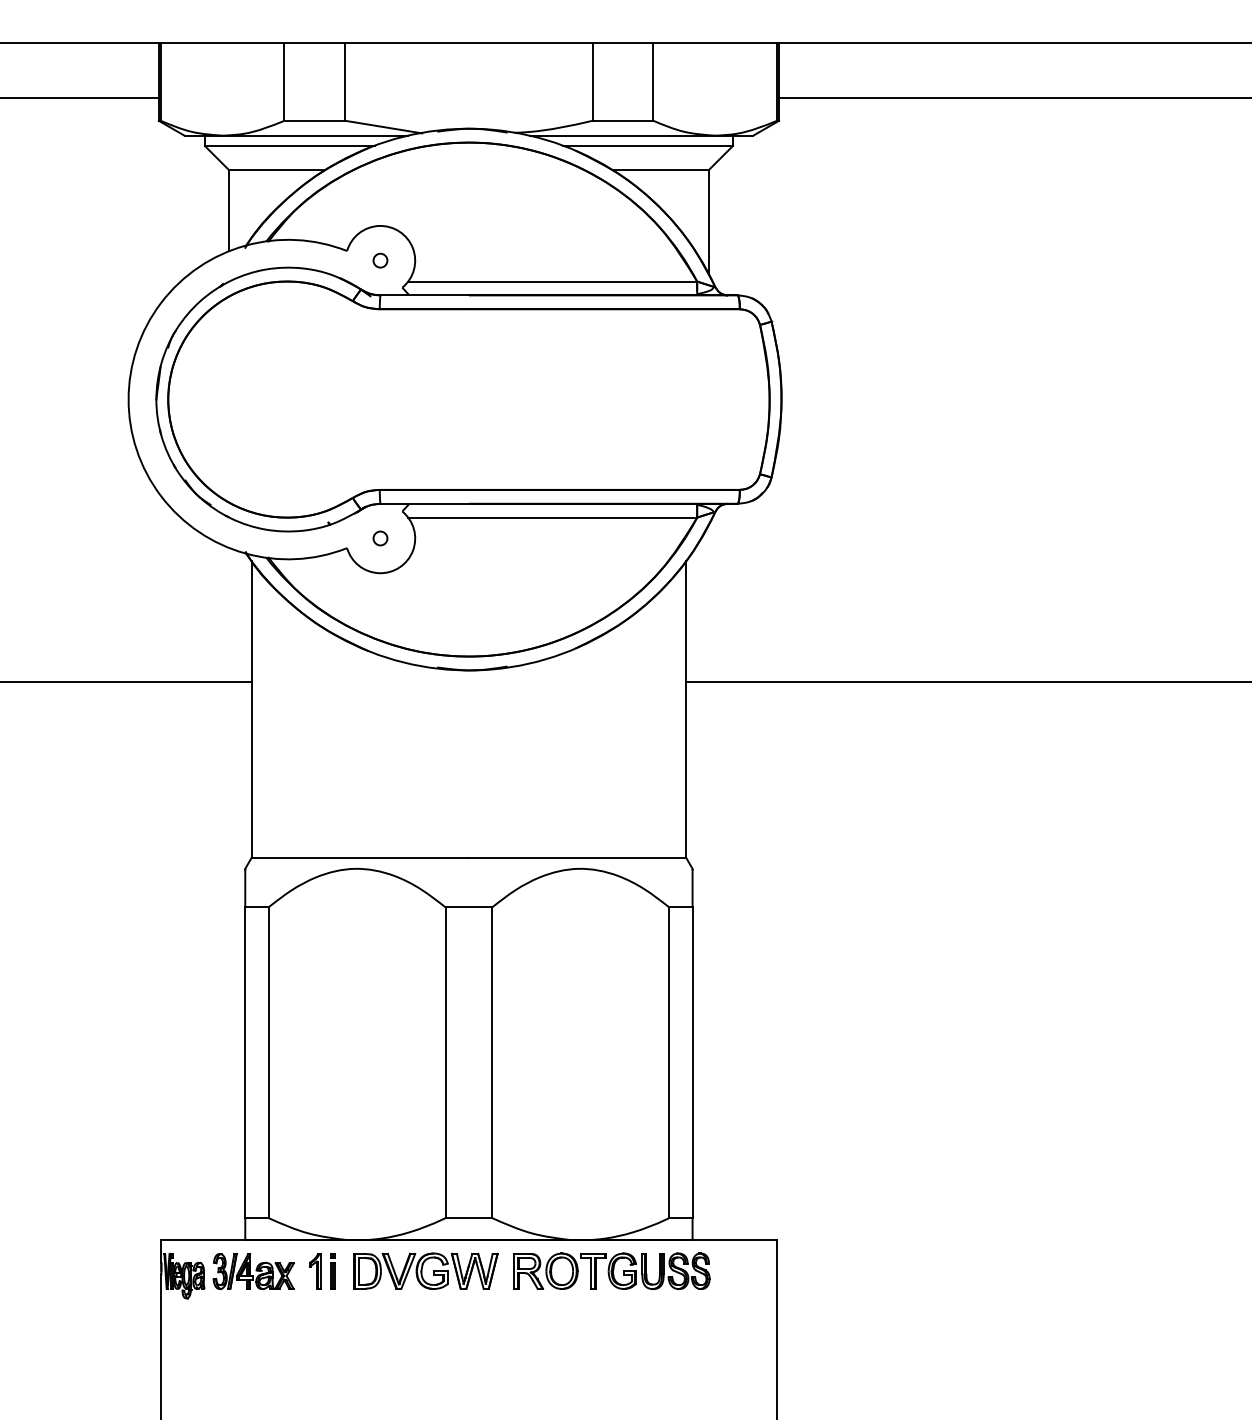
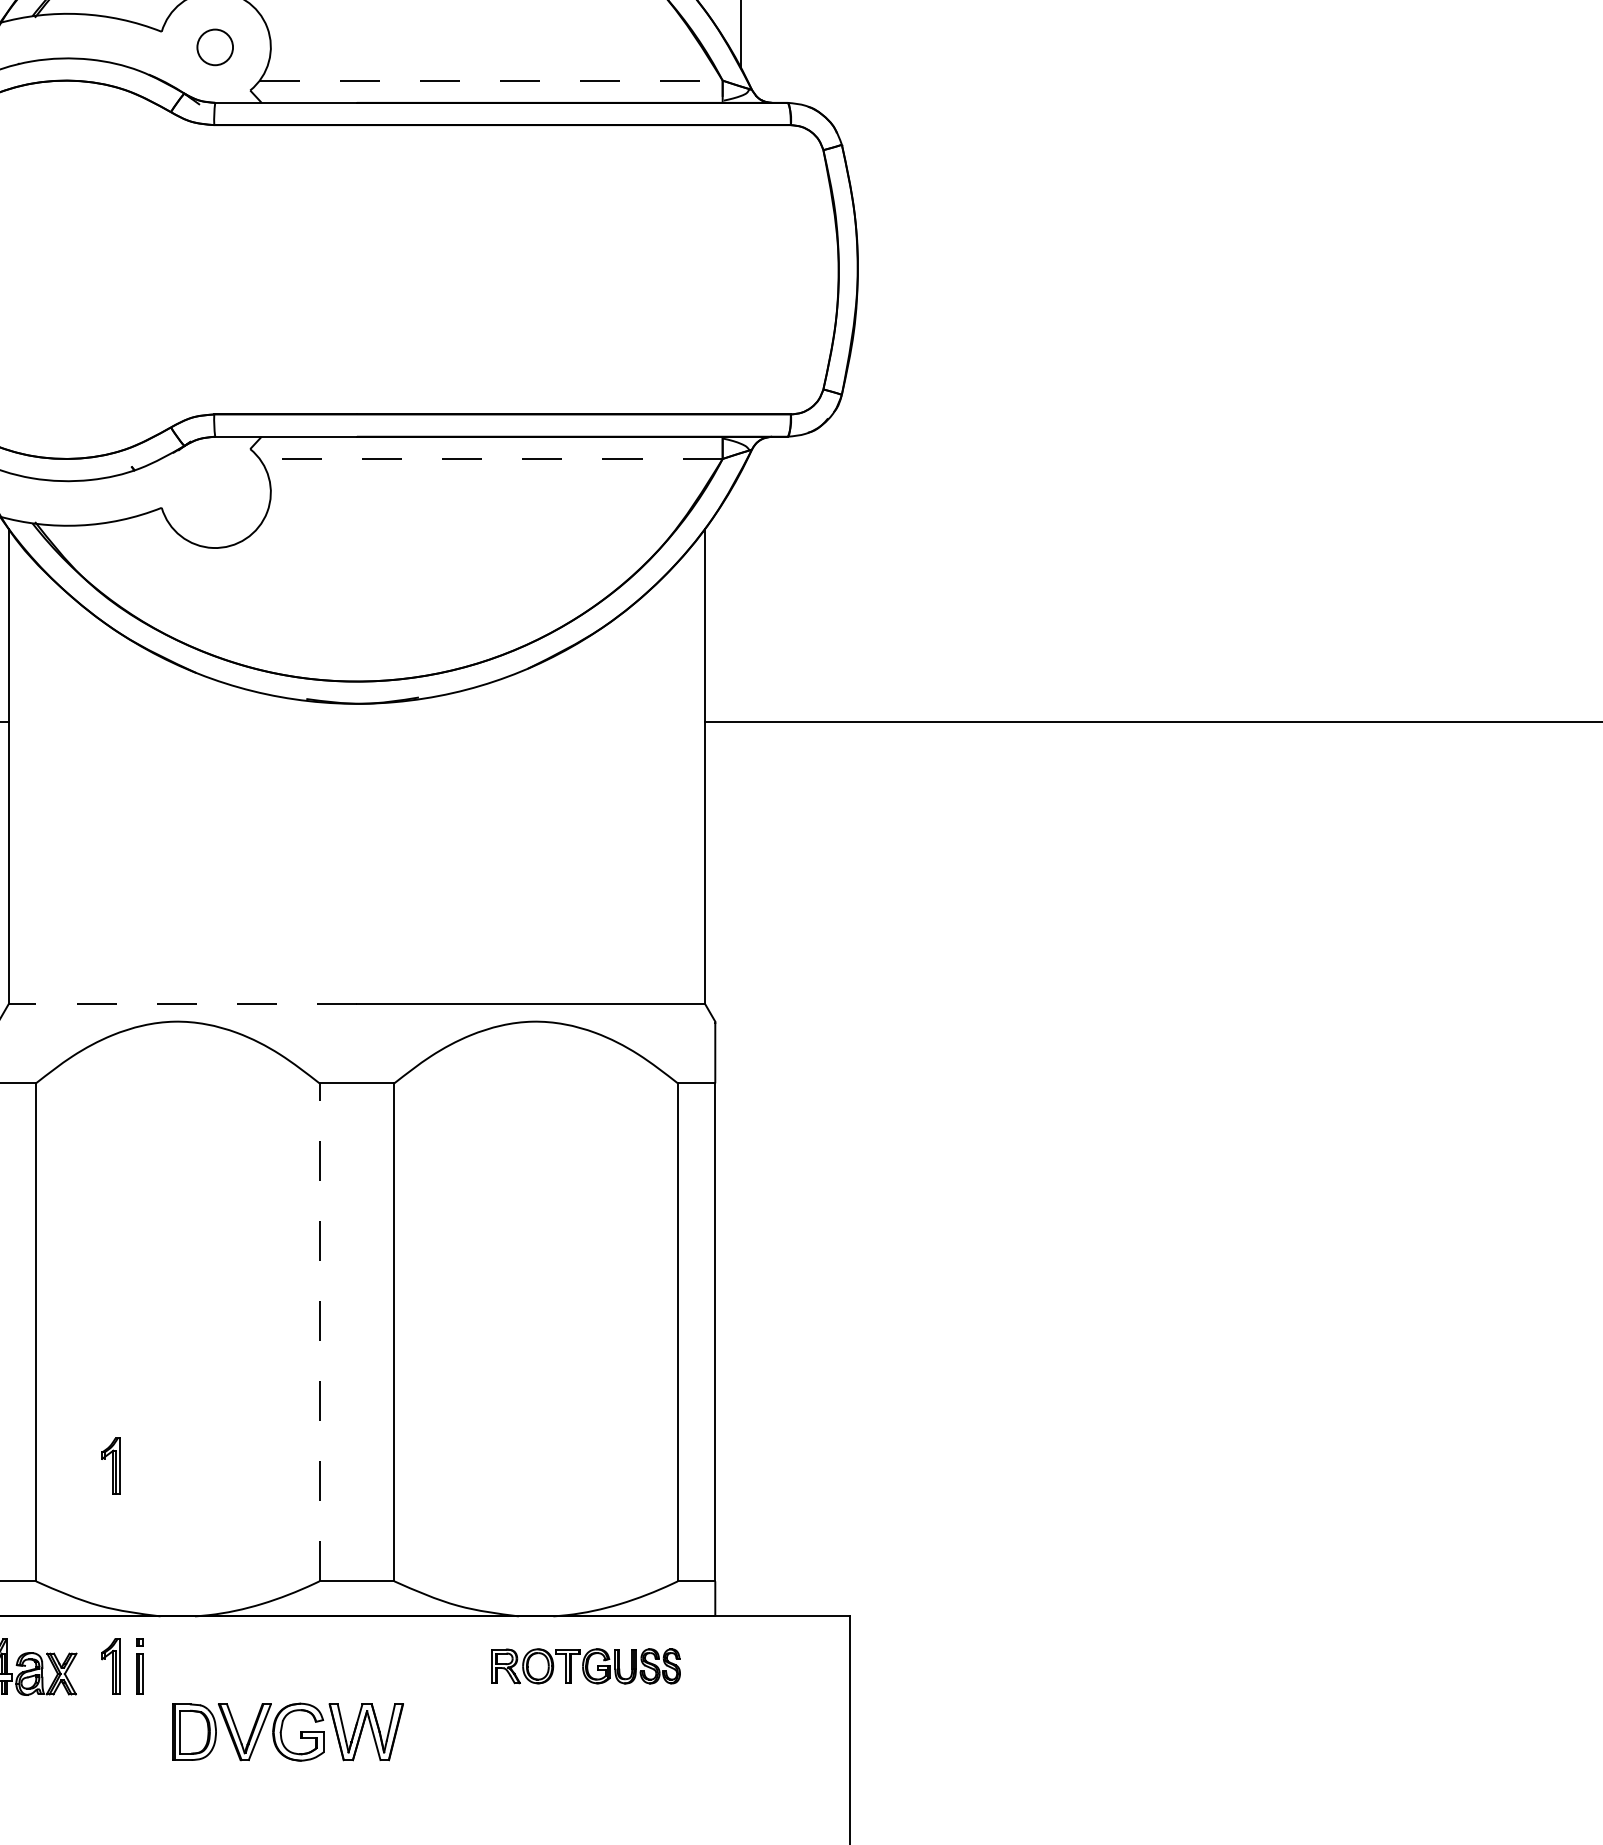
circle: (380, 260) -> (215, 46), size x1.6
line: (553, 281) -> (492, 80), solid -> dashed
line: (552, 517) -> (490, 458), solid -> dashed
circle: (380, 538) -> (215, 492), removed
line: (360, 857) -> (183, 1003), solid -> dashed
line: (445, 1062) -> (319, 1331), solid -> dashed
part: (314, 1146) -> (109, 1466), added
part: (425, 1270) -> (287, 1730), moved
part: (611, 1270) -> (585, 1665), size x0.6

